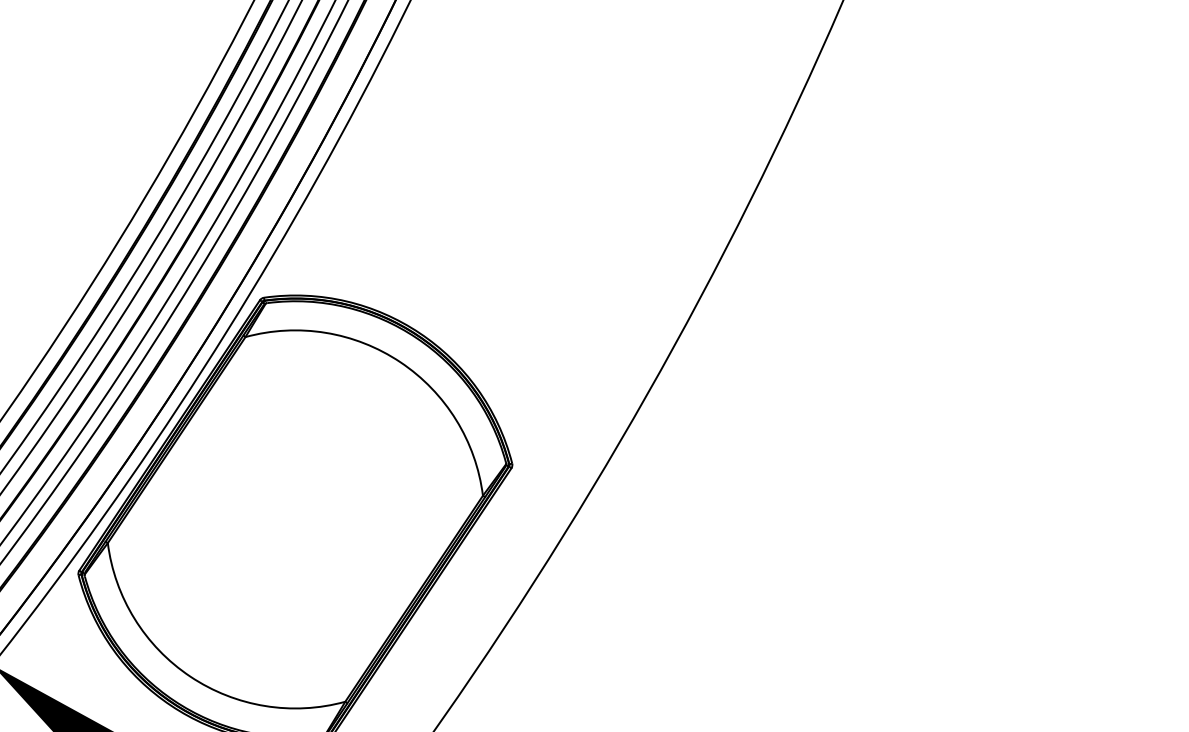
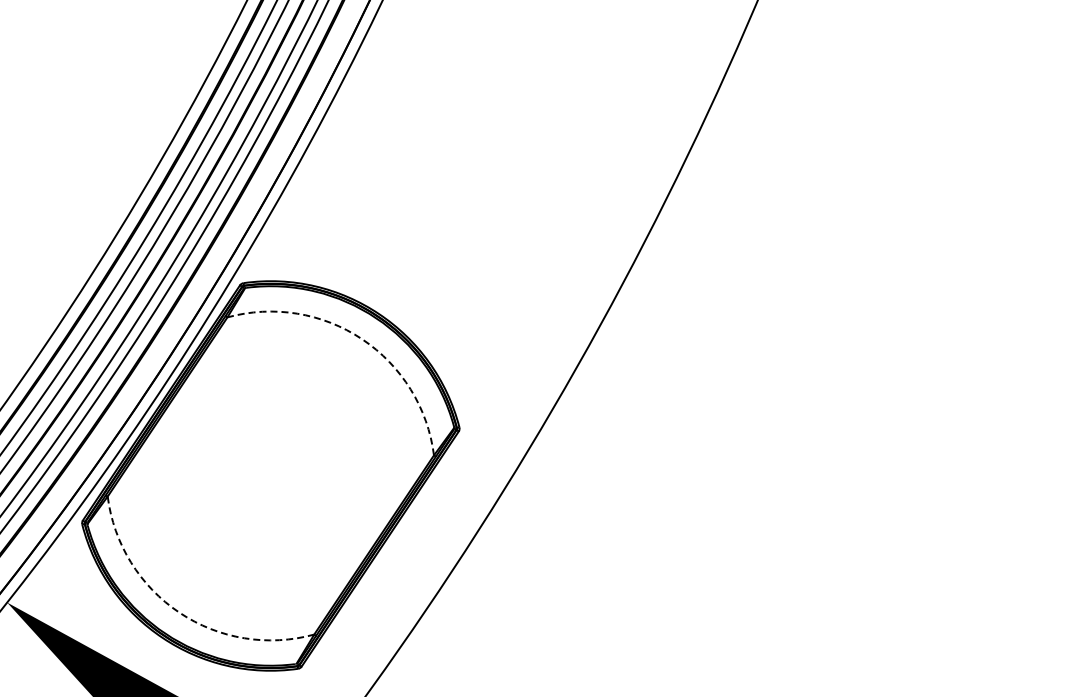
arc: (400, 362) -> (362, 339), solid -> dashed
arc: (190, 676) -> (179, 612), solid -> dashed

